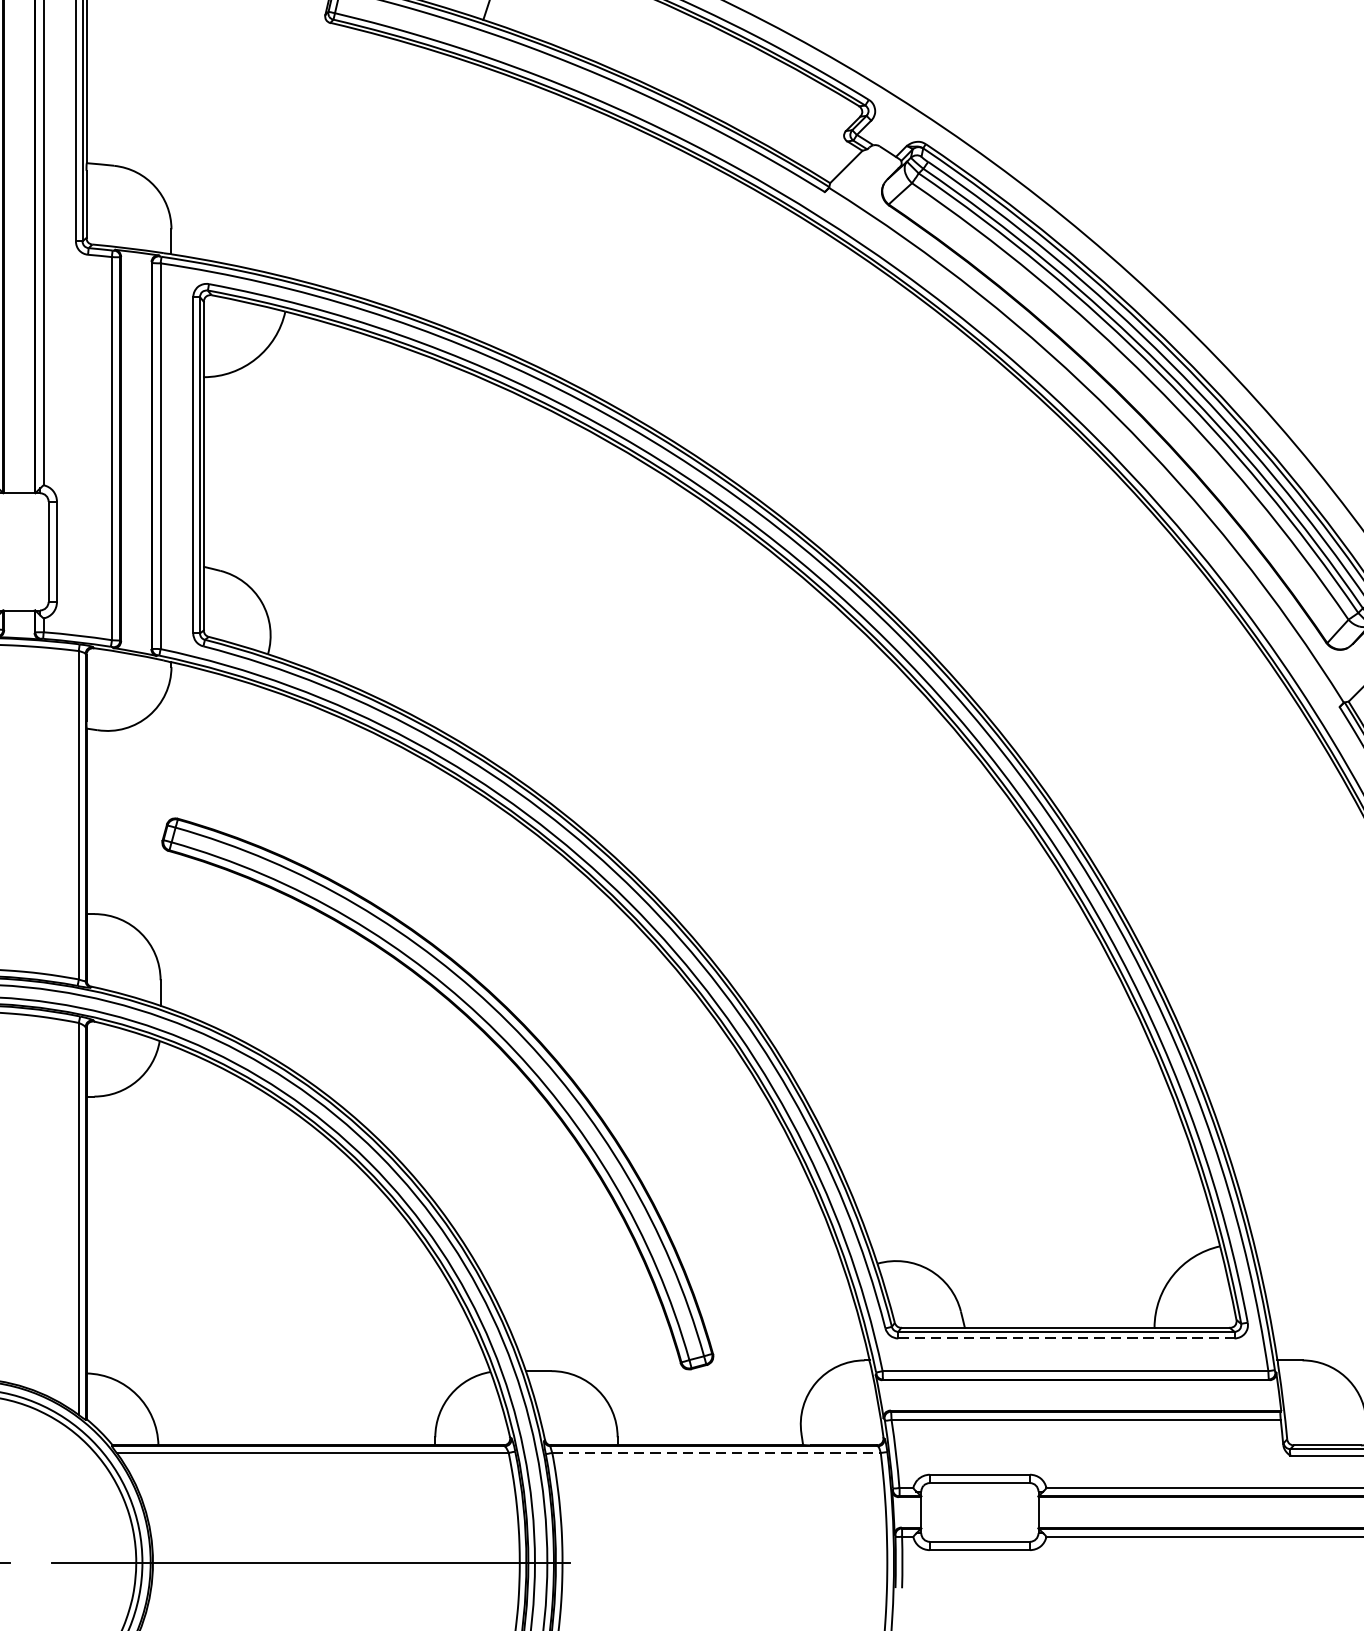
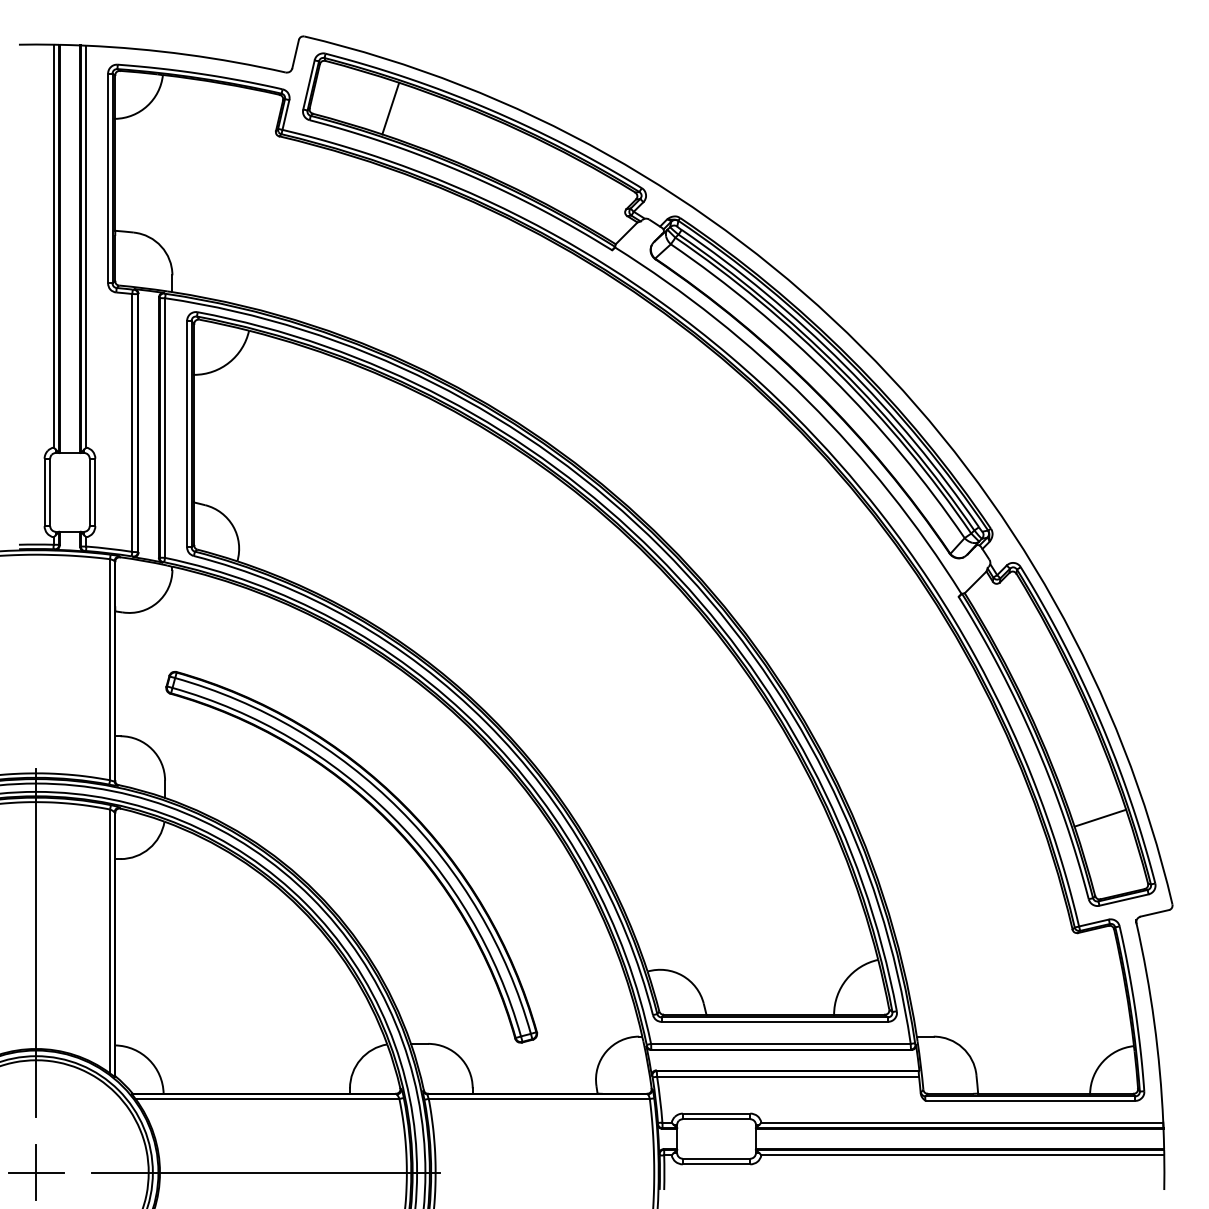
line: (1067, 1337) -> (775, 1021), dashed -> solid
line: (716, 1452) -> (539, 1098), dashed -> solid

